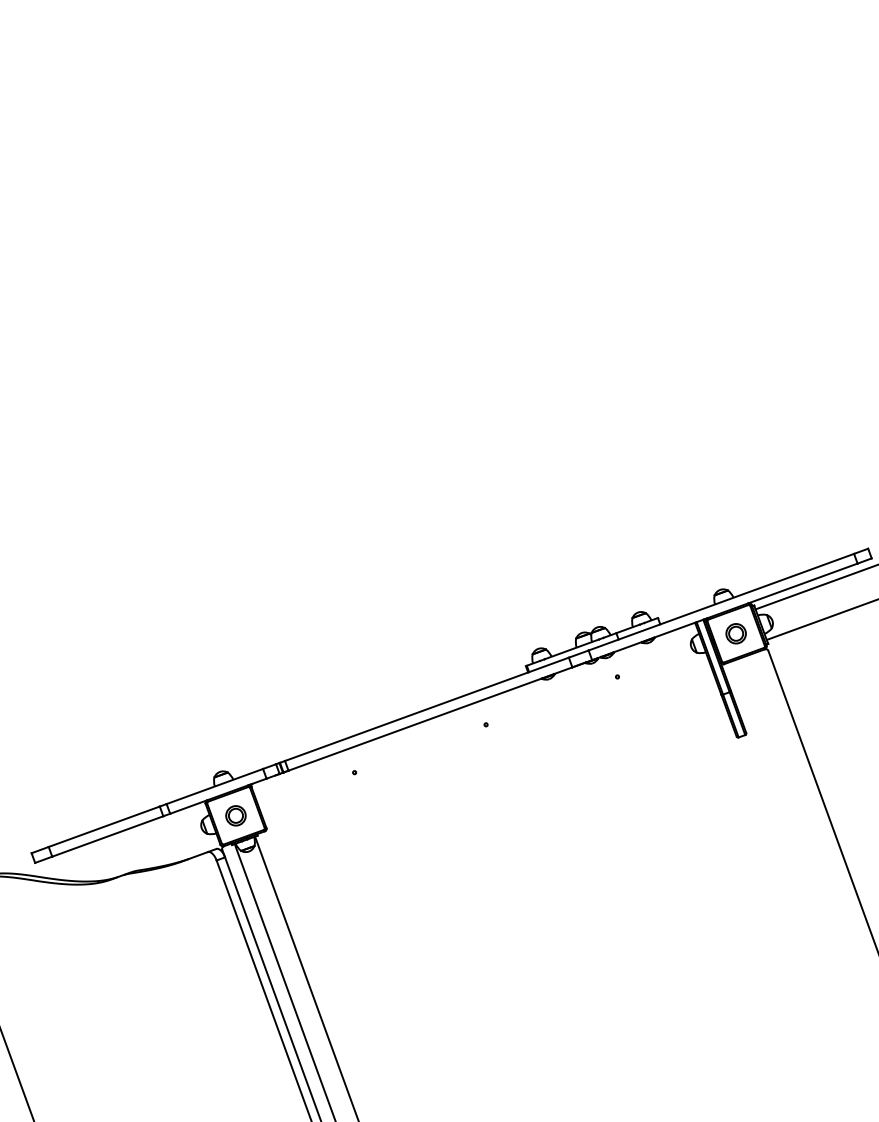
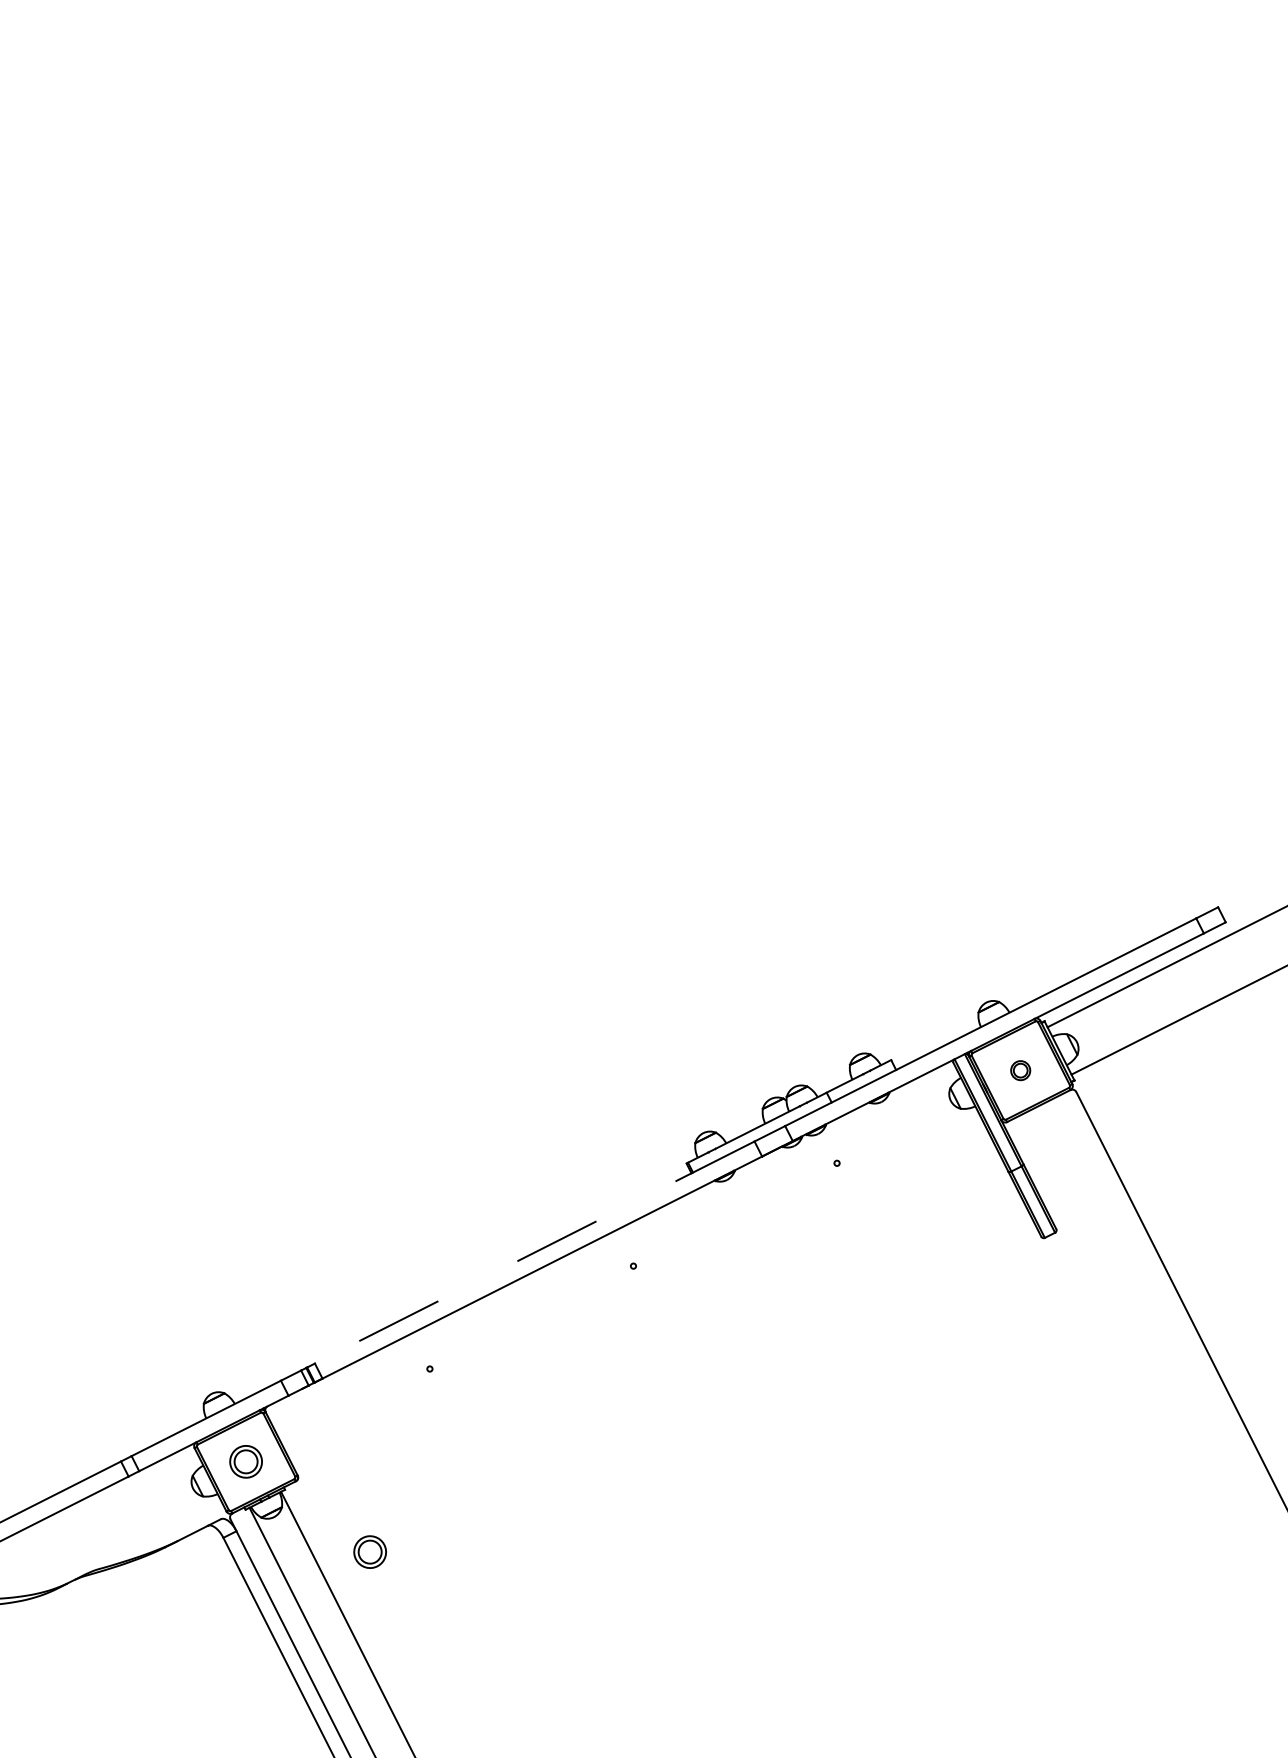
part: (735, 633) -> (1019, 1070), size x0.6
line: (426, 709) -> (534, 1252), solid -> dashed
part: (304, 879) -> (369, 1551), added

